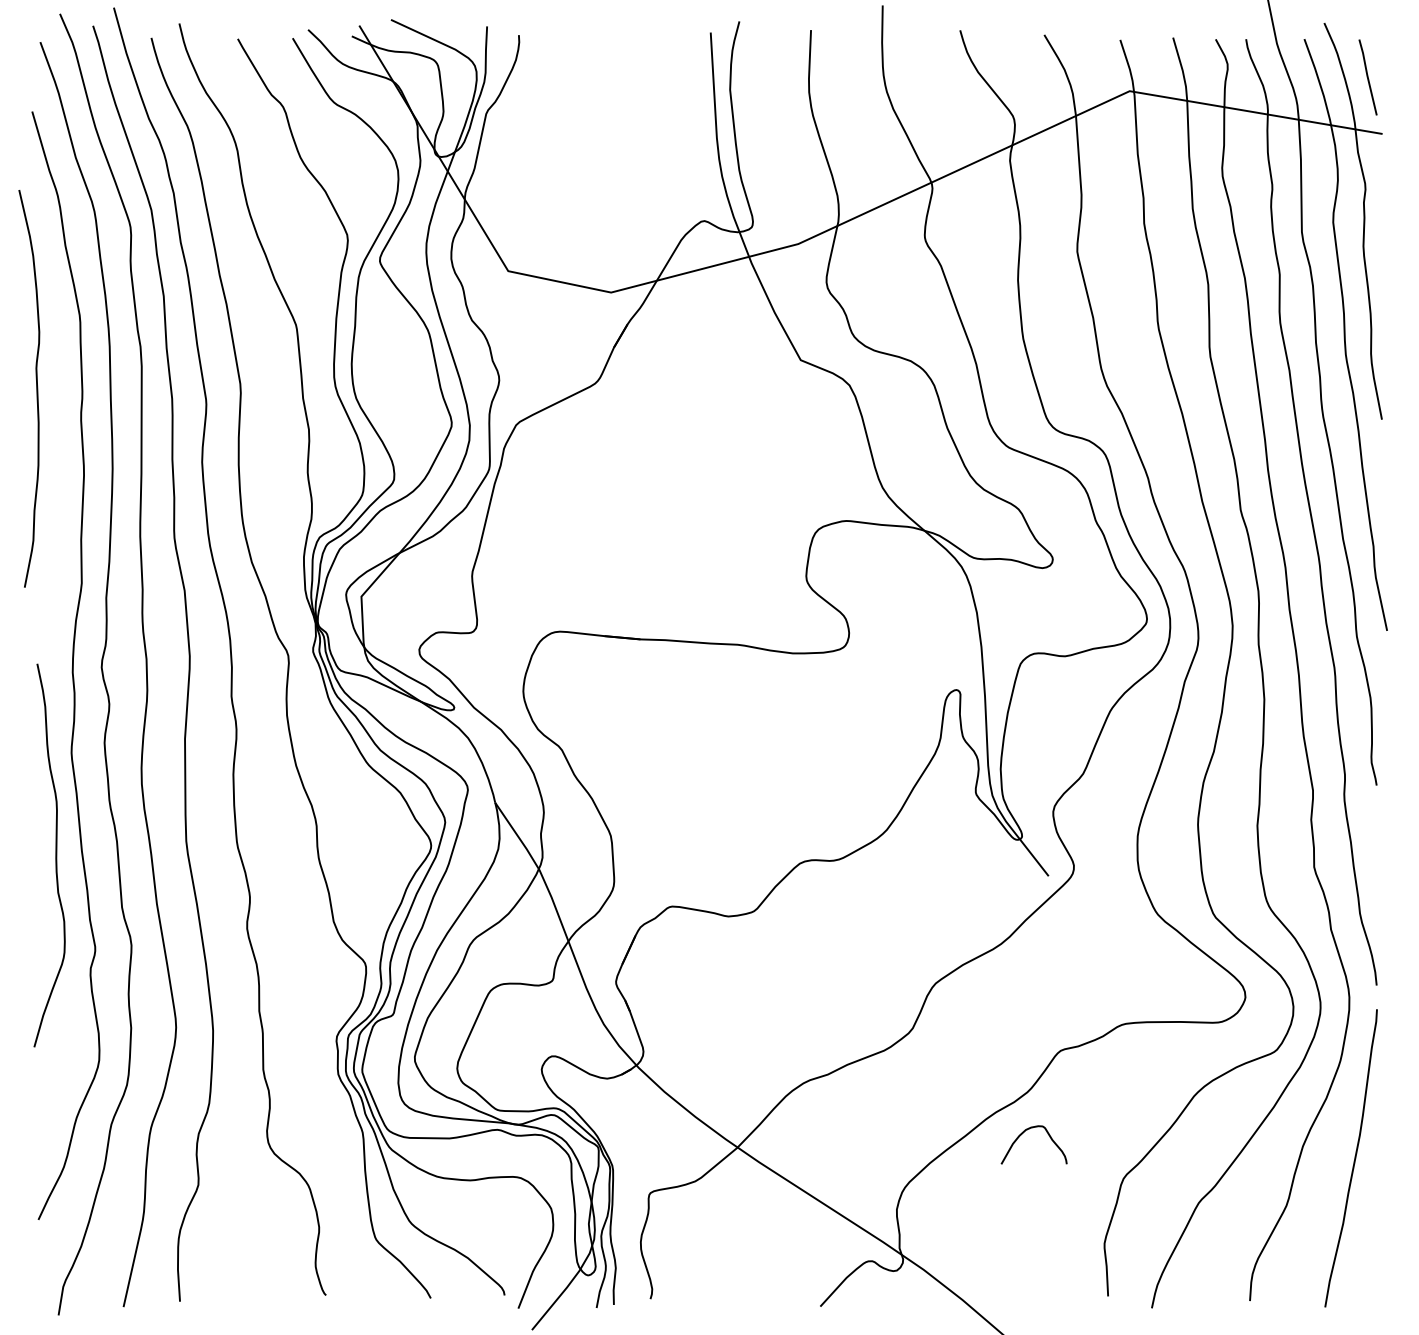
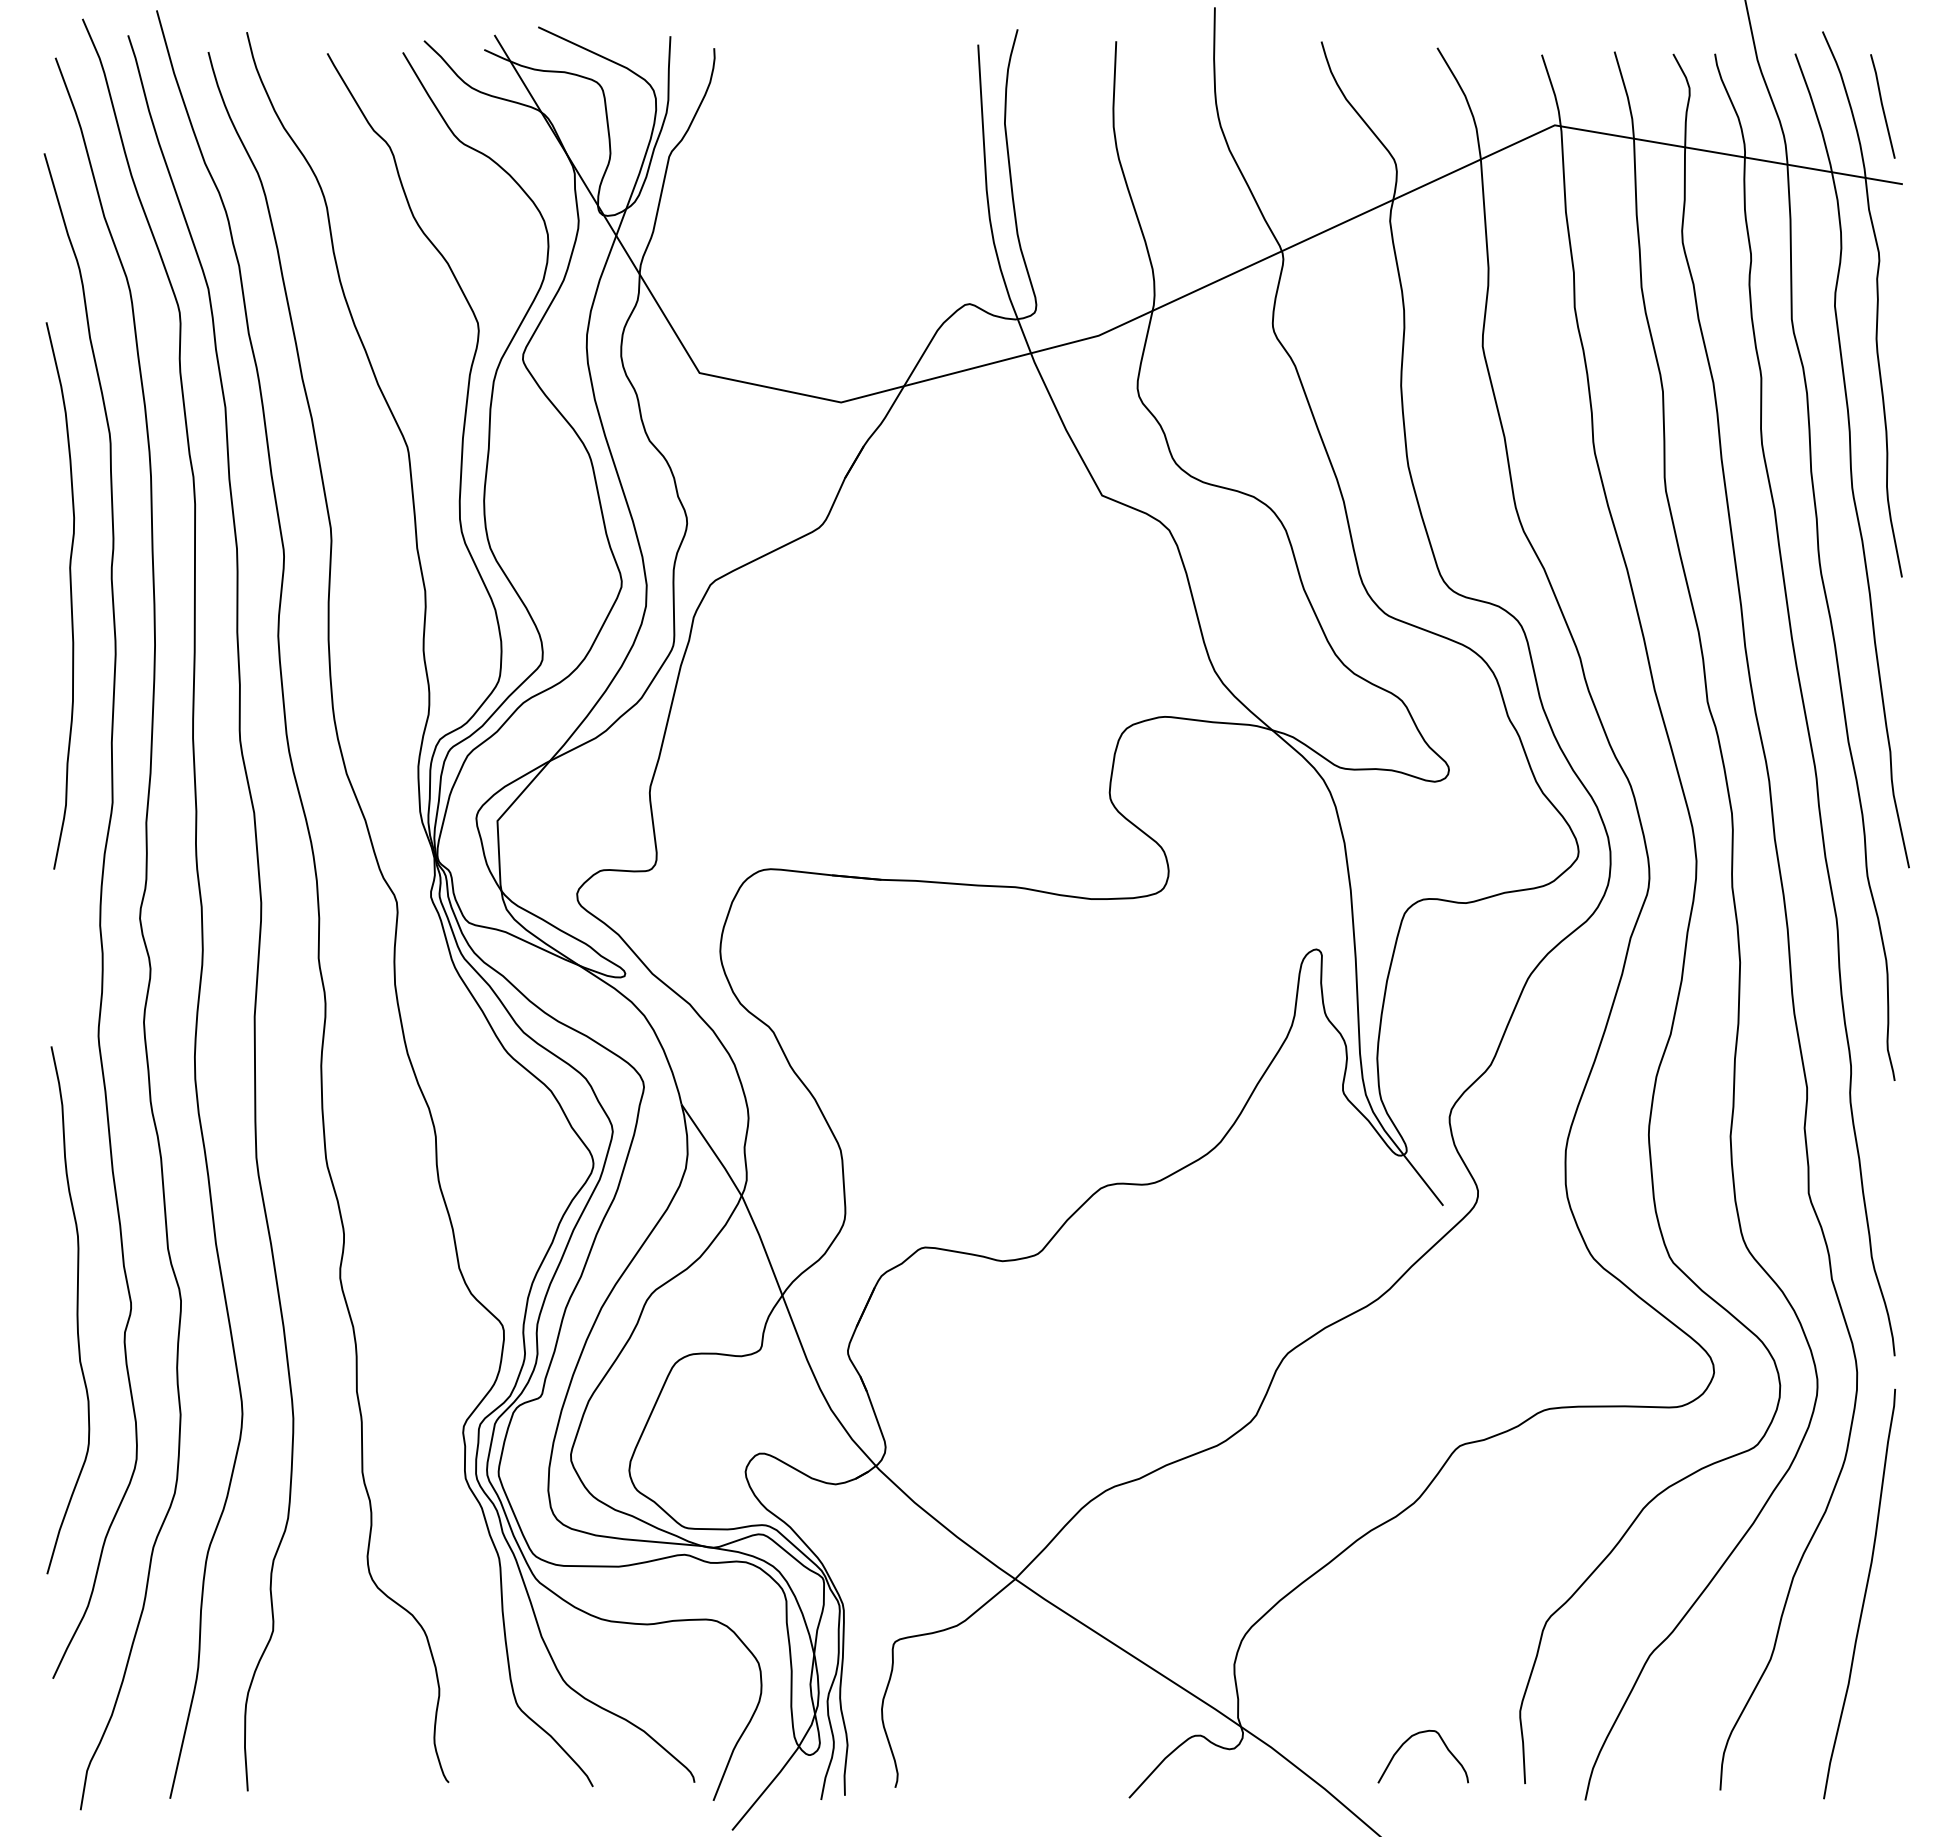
curve: (36, 388) -> (70, 595), moved
curve: (55, 855) -> (76, 1310), moved
curve: (1022, 1133) -> (1407, 1741), moved

